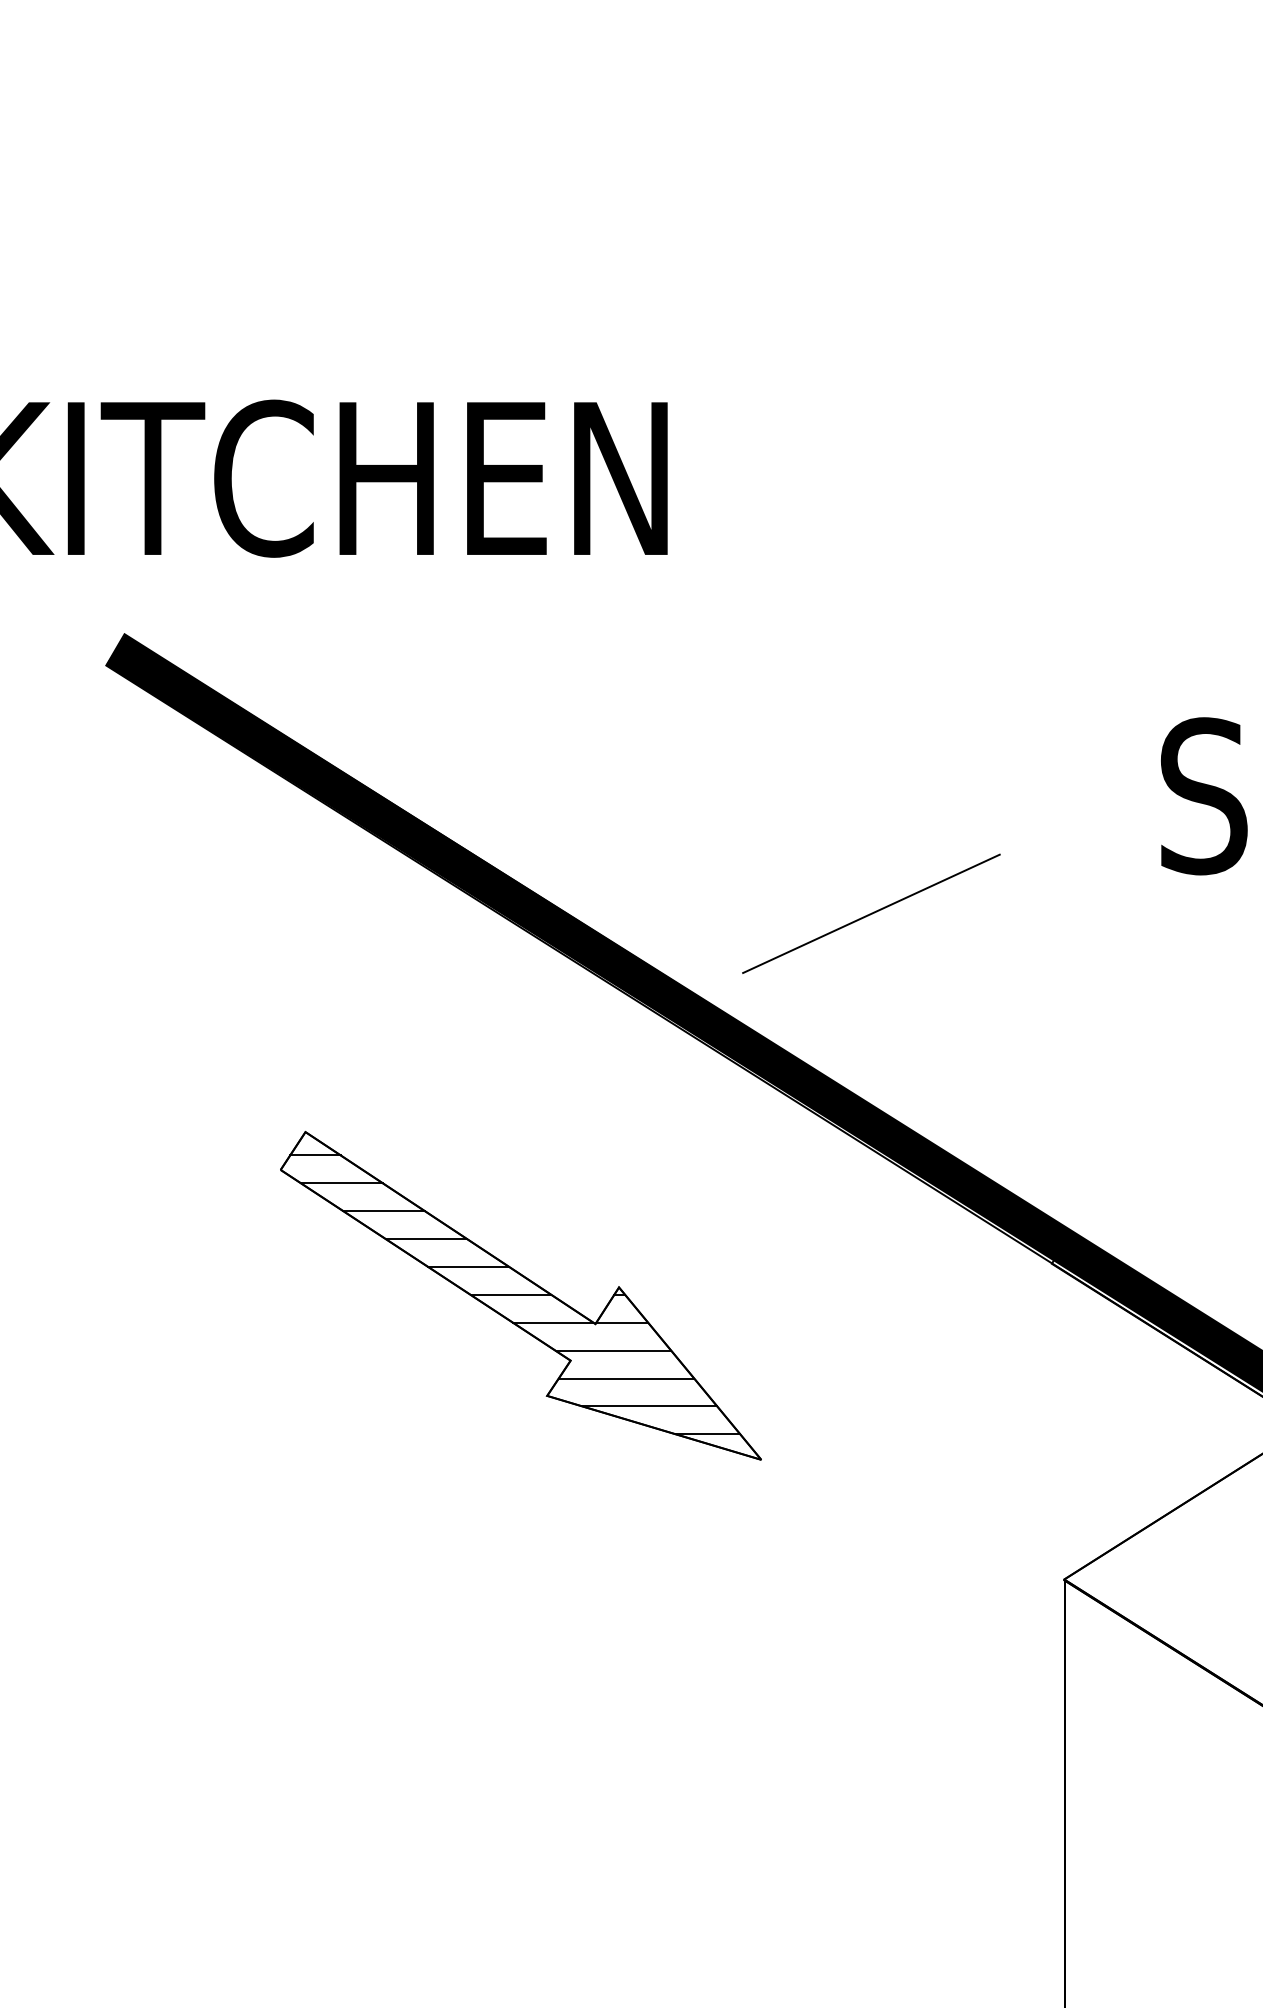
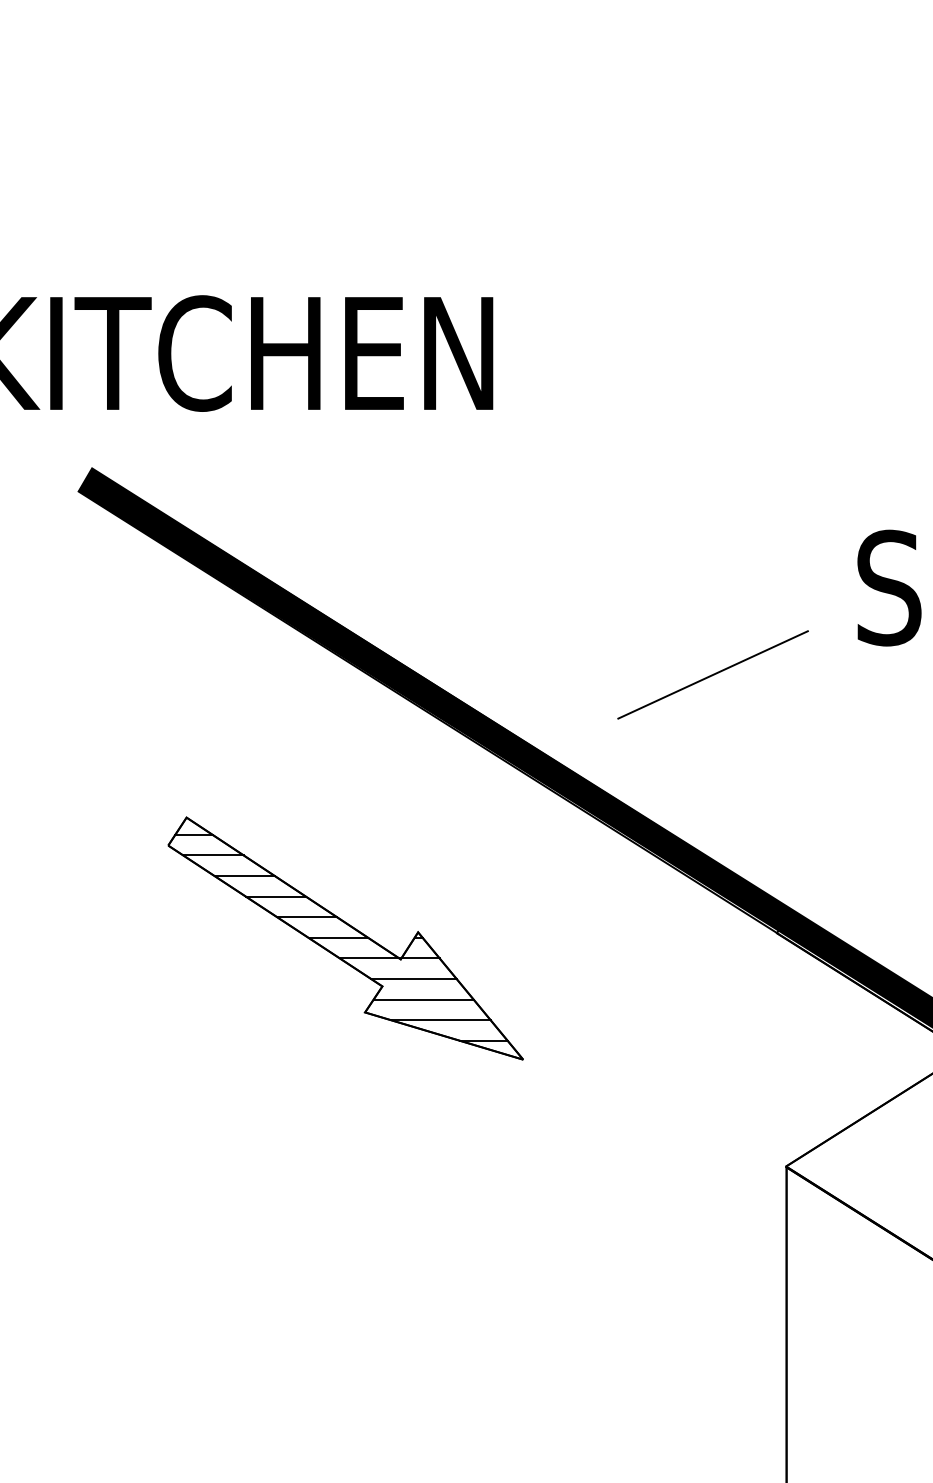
line: (871, 913) -> (713, 674), moved
part: (520, 1295) -> (345, 938), moved

